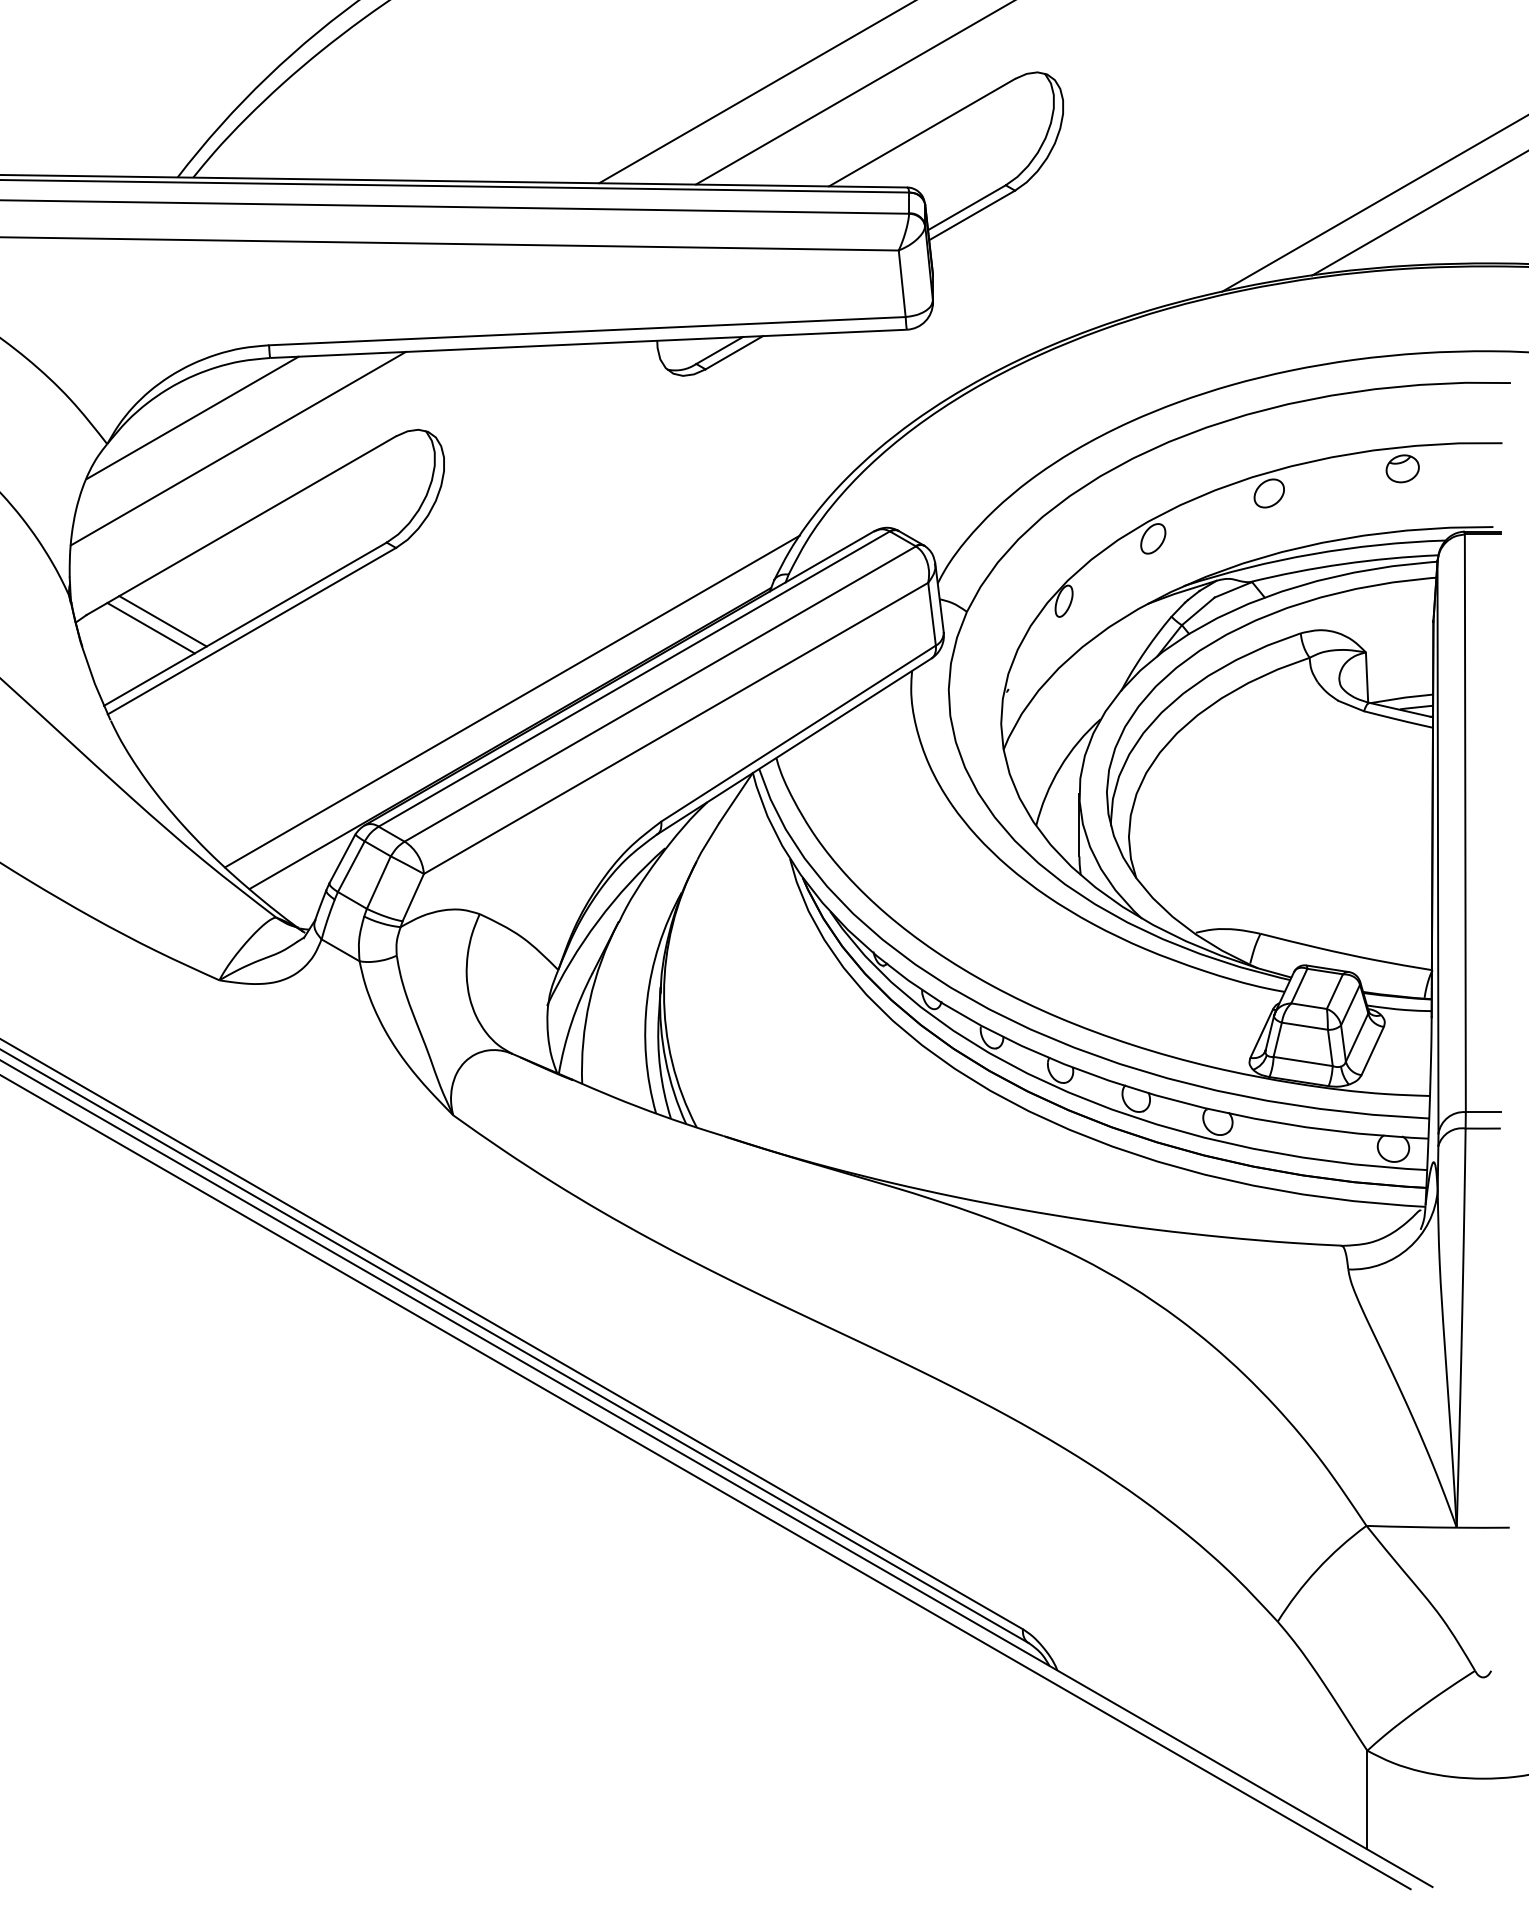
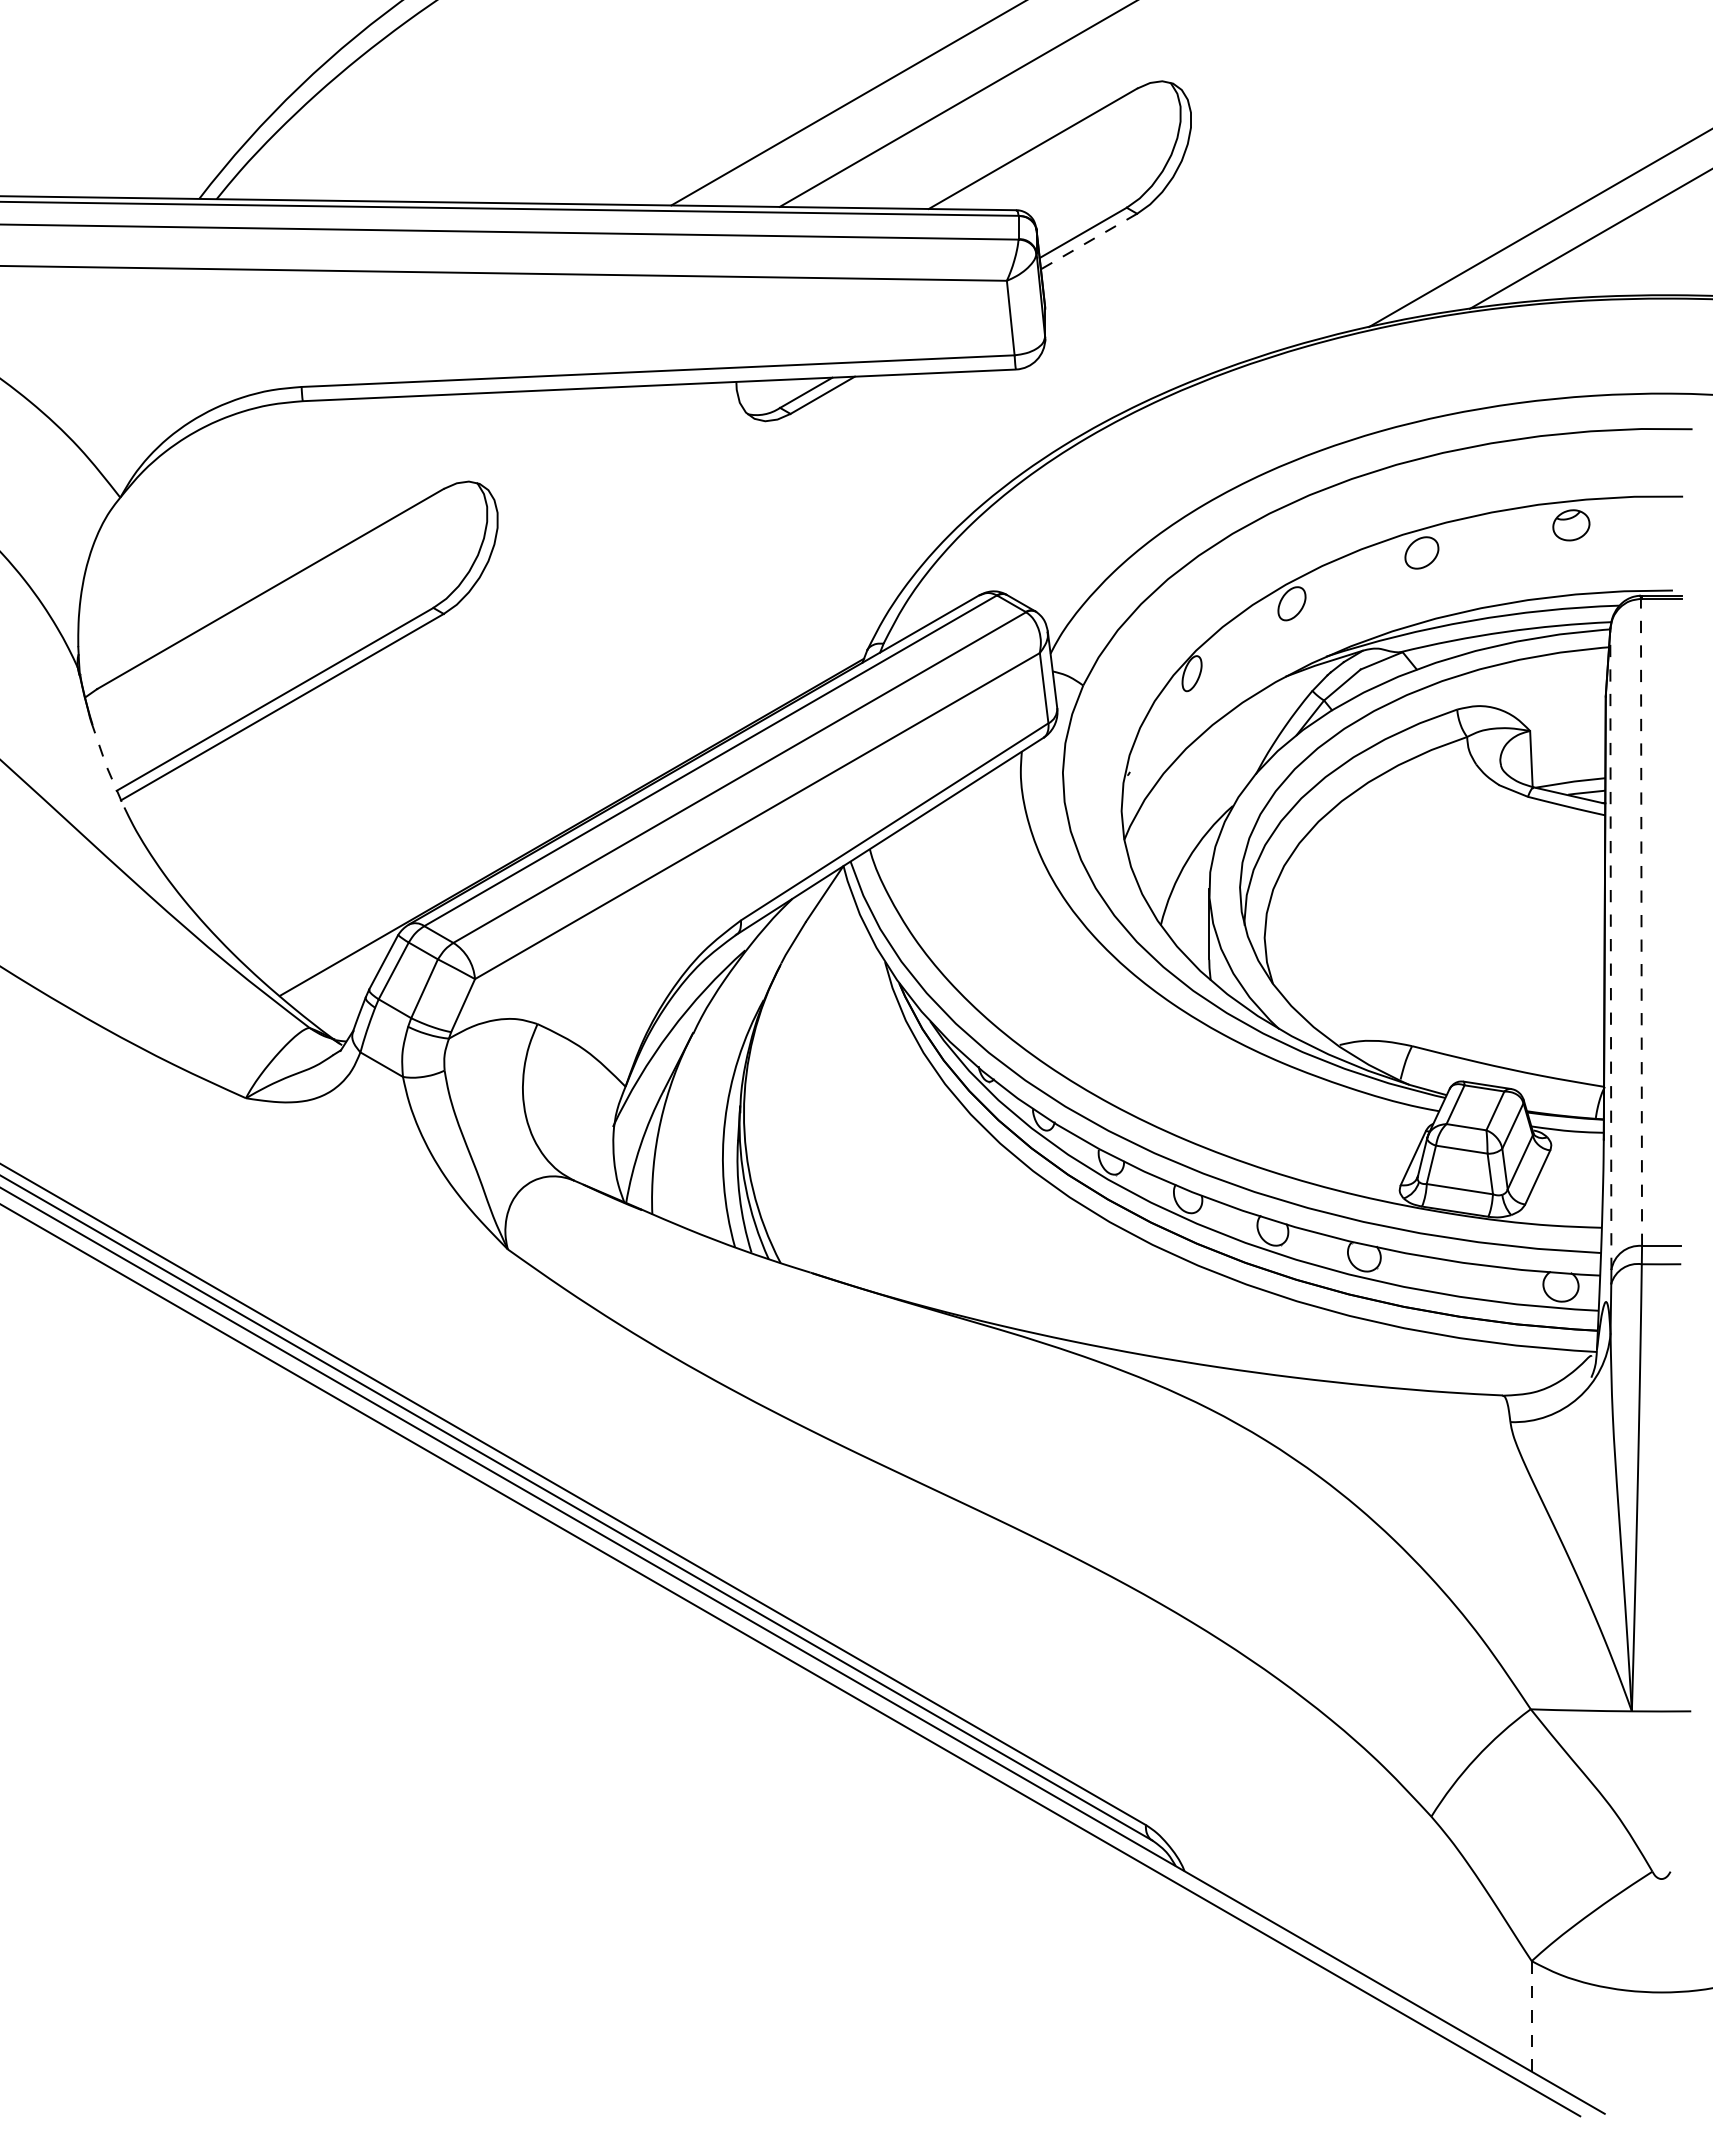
line: (972, 215) -> (1089, 241), solid -> dashed
line: (192, 417) -> (215, 467), removed
line: (237, 448) -> (266, 502), removed
line: (162, 620) -> (182, 695), removed
line: (151, 627) -> (169, 703), removed
line: (94, 683) -> (106, 765), solid -> dashed
line: (512, 701) -> (574, 785), removed
line: (1465, 823) -> (1641, 922), solid -> dashed
line: (1437, 847) -> (1610, 949), solid -> dashed
line: (1367, 1799) -> (1531, 2015), solid -> dashed

